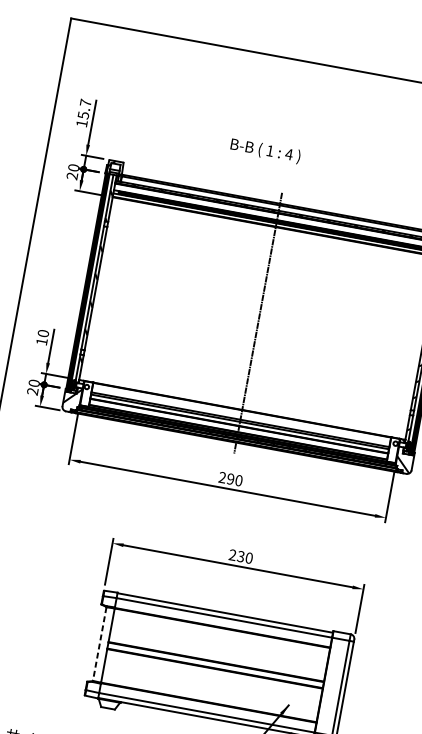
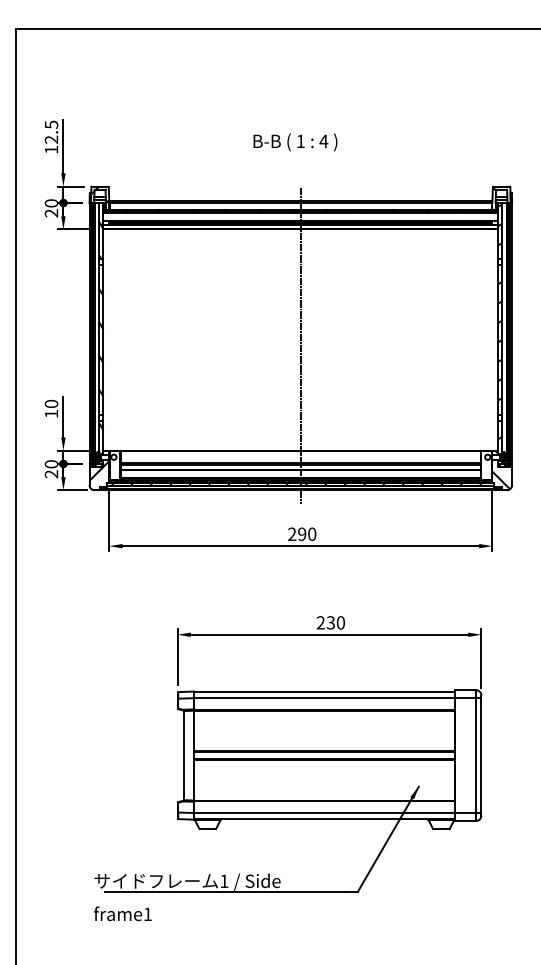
text: (84, 109) -> (51, 132), 15.7 -> 12.5
text: (265, 151) -> (295, 142), moved
line: (99, 644) -> (184, 755), dashed -> solid

